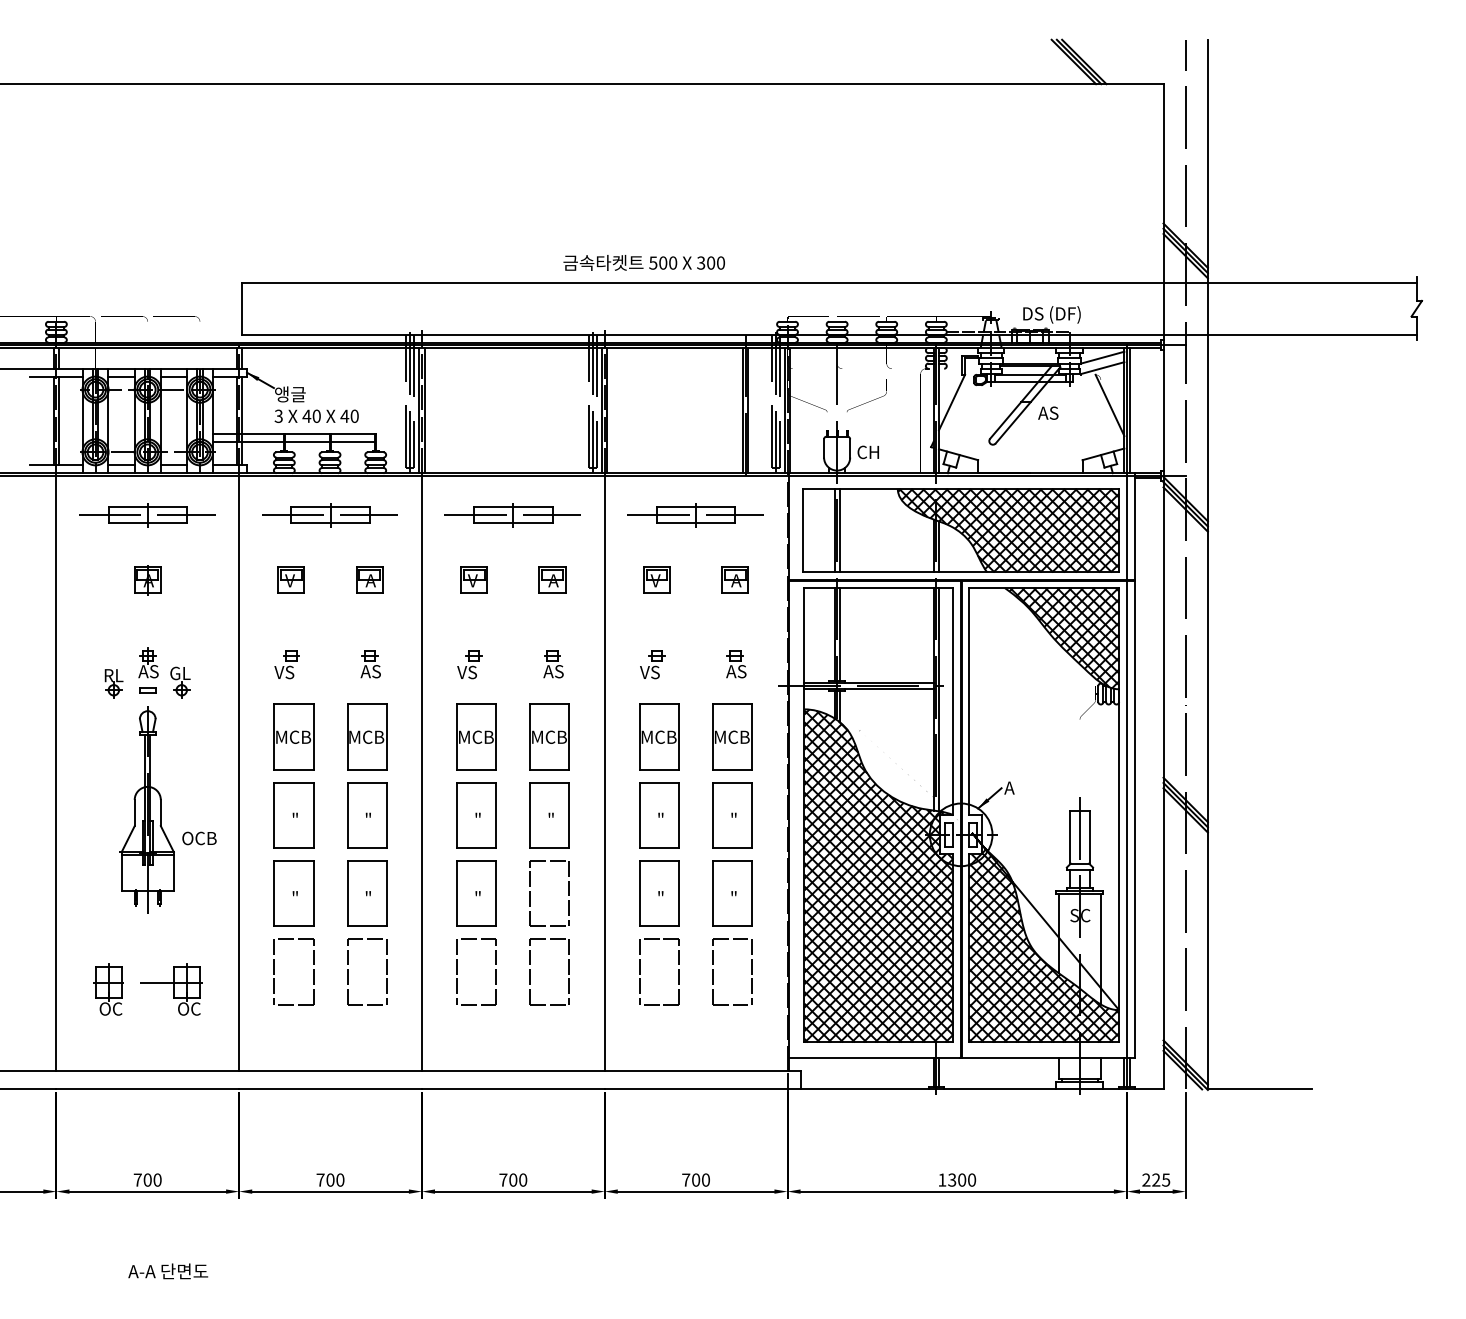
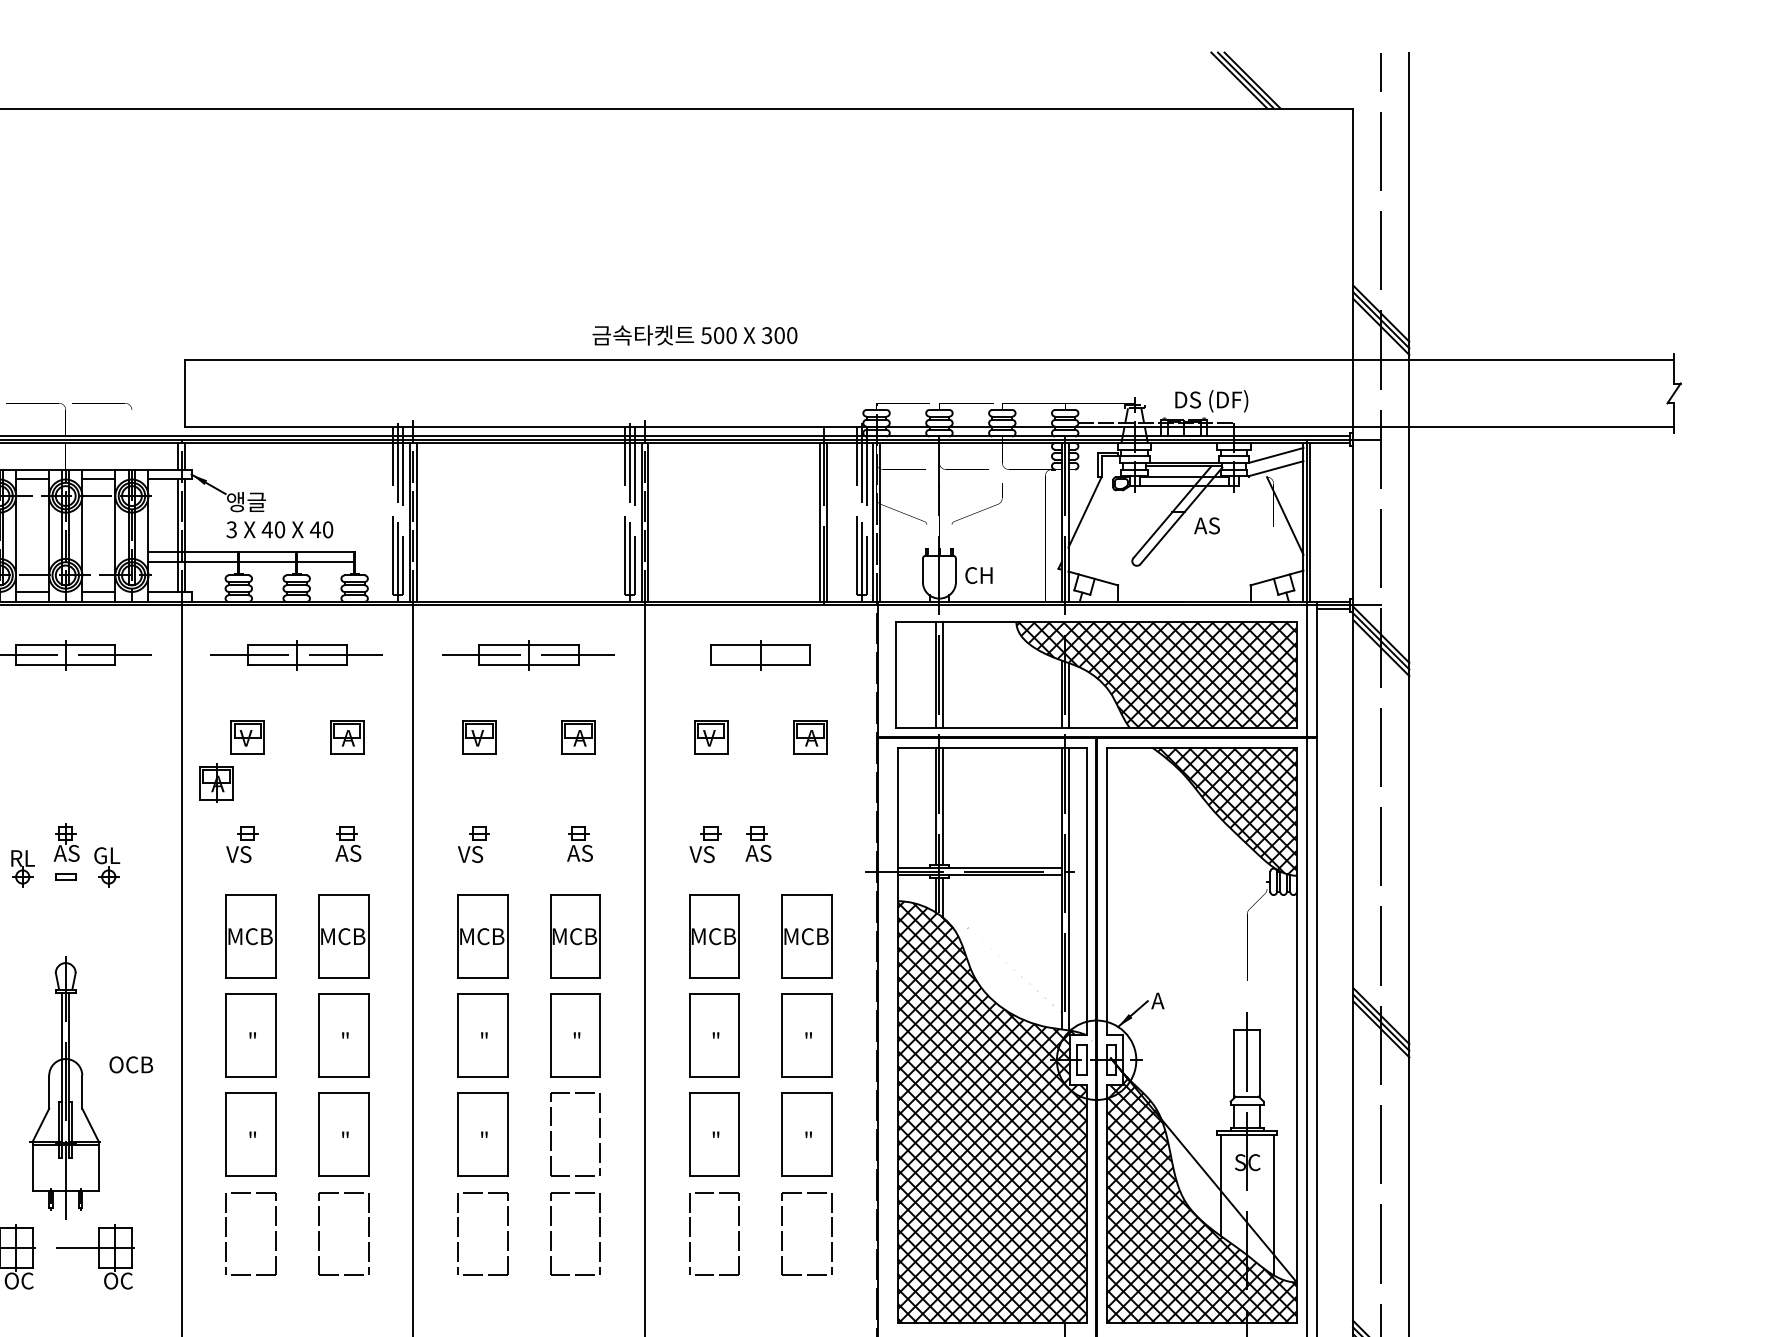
line: (695, 515) -> (759, 655), removed
part: (147, 580) -> (216, 783), moved
part: (736, 664) -> (758, 844), moved
part: (146, 809) -> (64, 1087), moved

